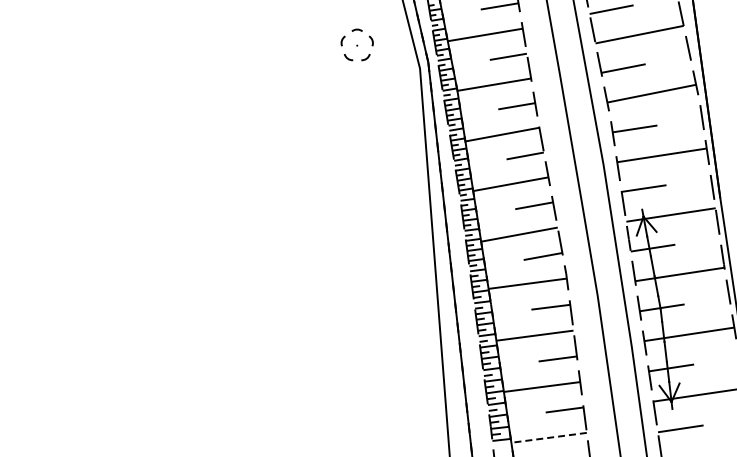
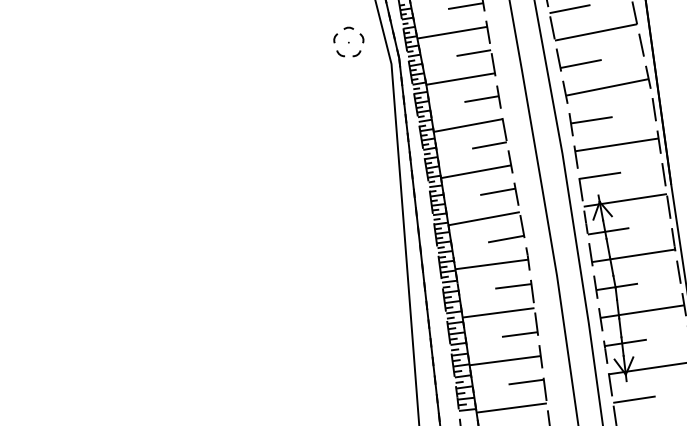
part: (356, 44) -> (348, 41), moved
line: (548, 437) -> (511, 407), dashed -> solid

